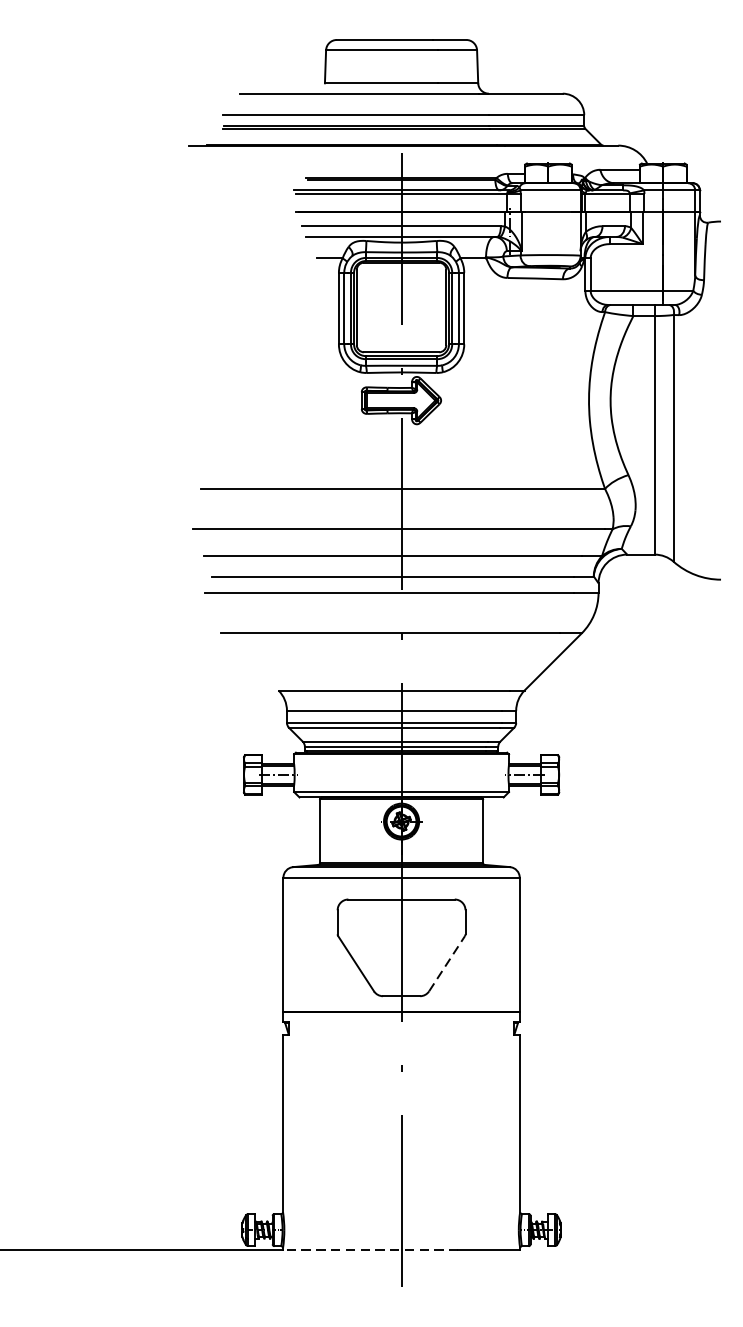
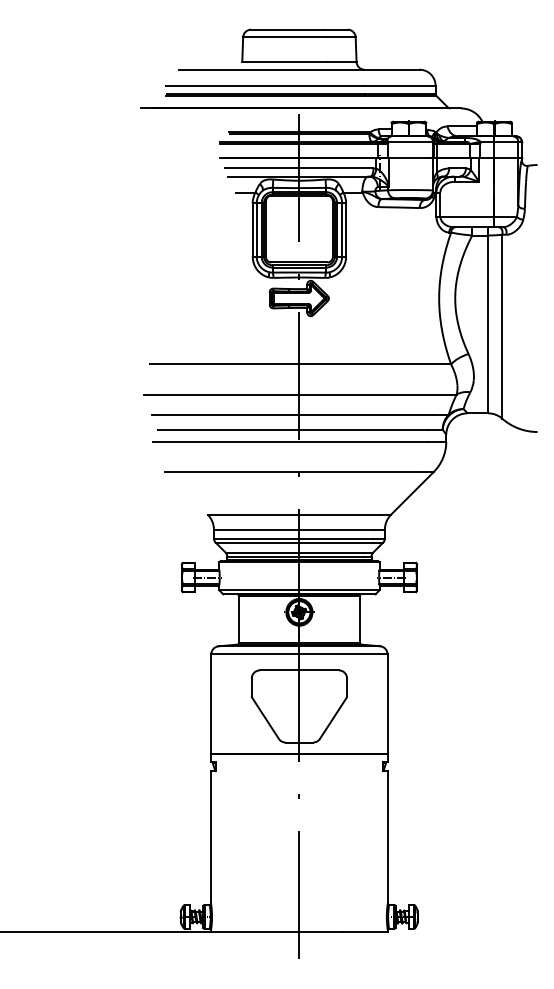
line: (447, 962) -> (333, 717), dashed -> solid
line: (369, 1249) -> (275, 931), dashed -> solid

